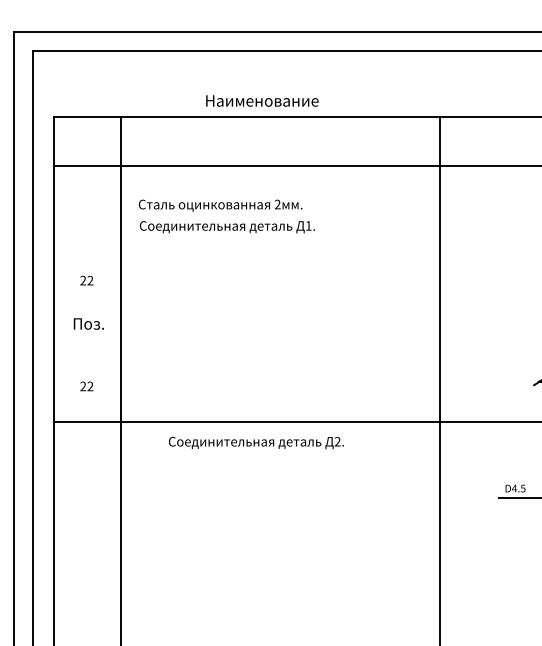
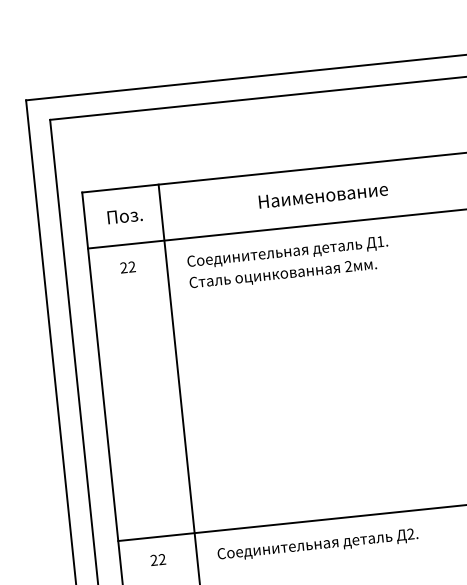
text: (262, 100) -> (323, 195), moved
text: (227, 227) -> (287, 253), moved
text: (86, 280) -> (127, 267), moved
text: (88, 323) -> (124, 215), moved
text: (86, 386) -> (157, 560), moved
text: (256, 442) -> (318, 544), moved

